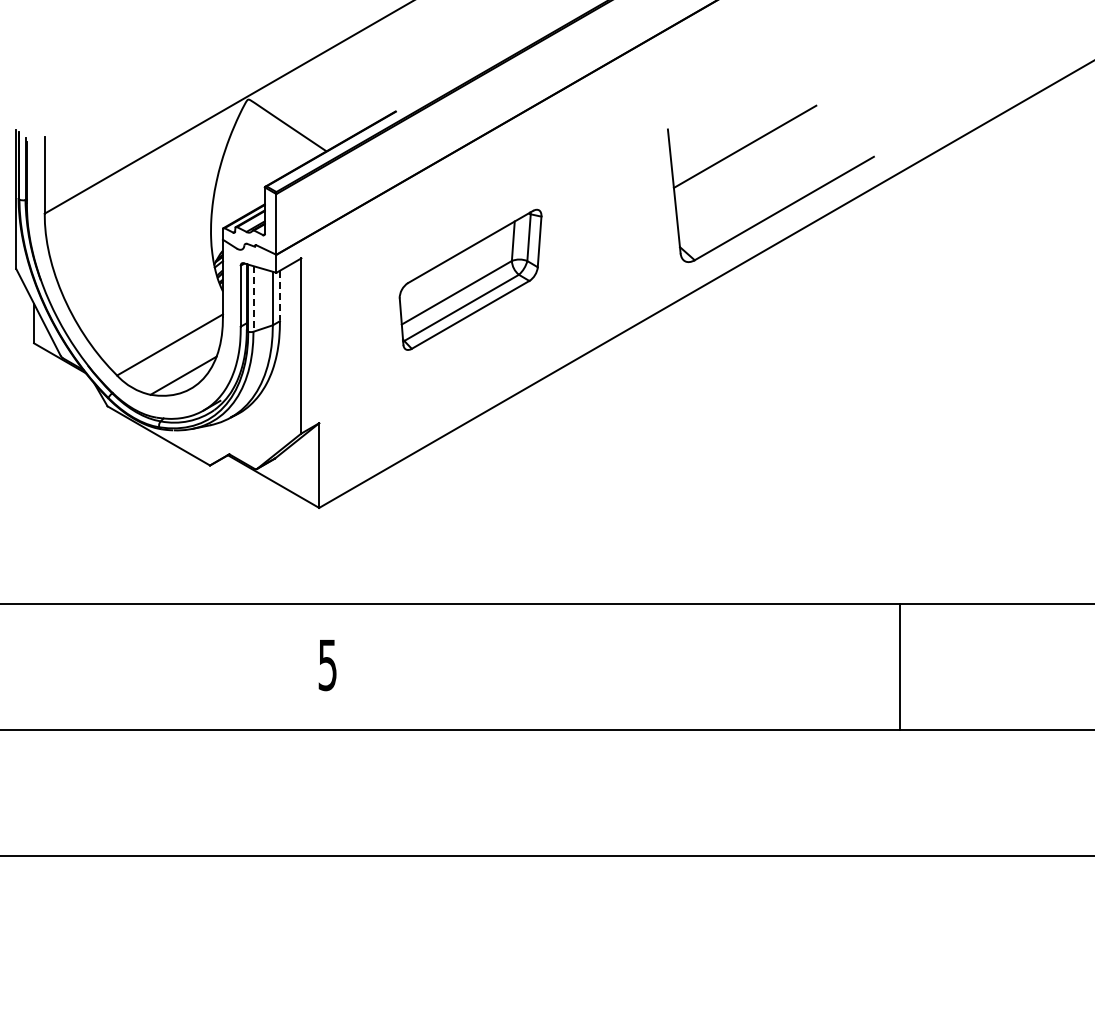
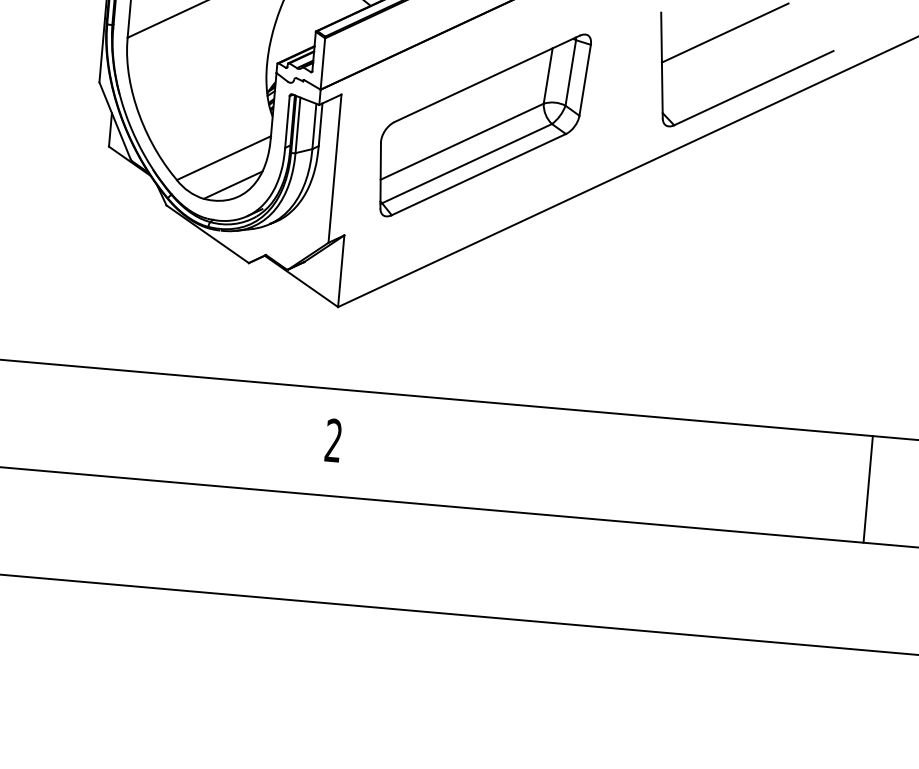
part: (470, 279) -> (483, 124), size x1.67
line: (279, 295) -> (320, 124), dashed -> solid
line: (253, 298) -> (298, 124), dashed -> solid
text: (327, 665) -> (333, 441), 5 -> 2
line: (899, 667) -> (868, 489), moved

